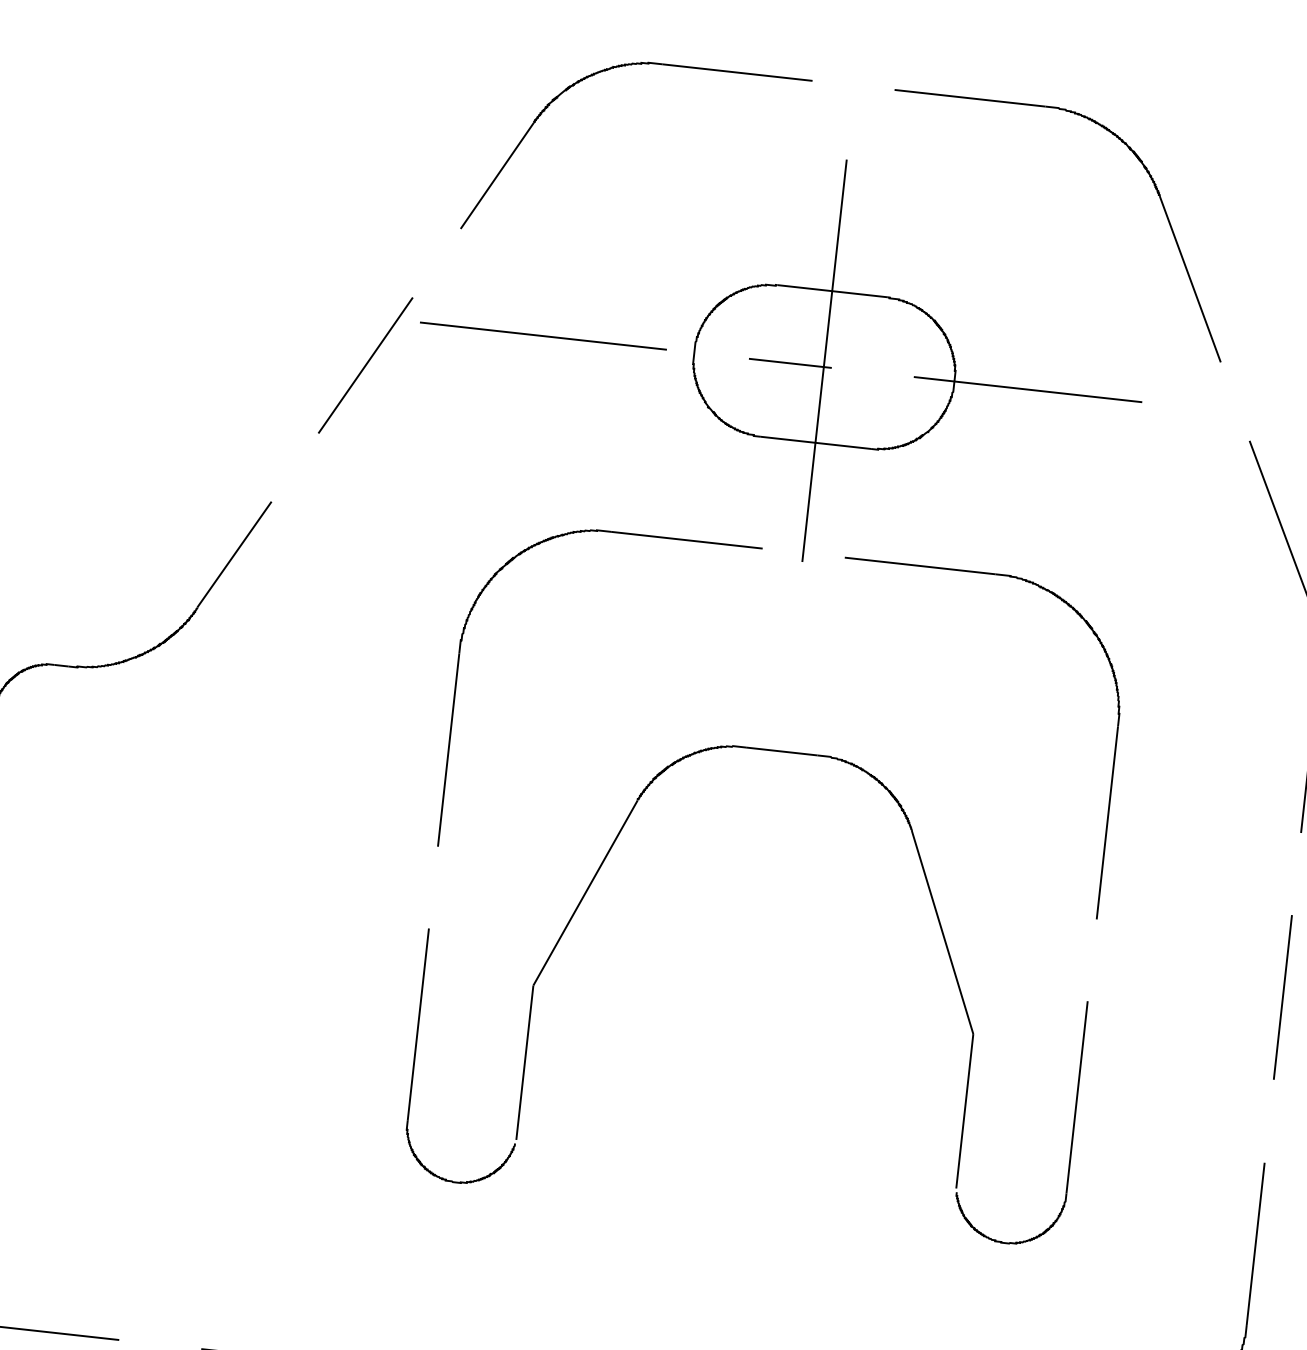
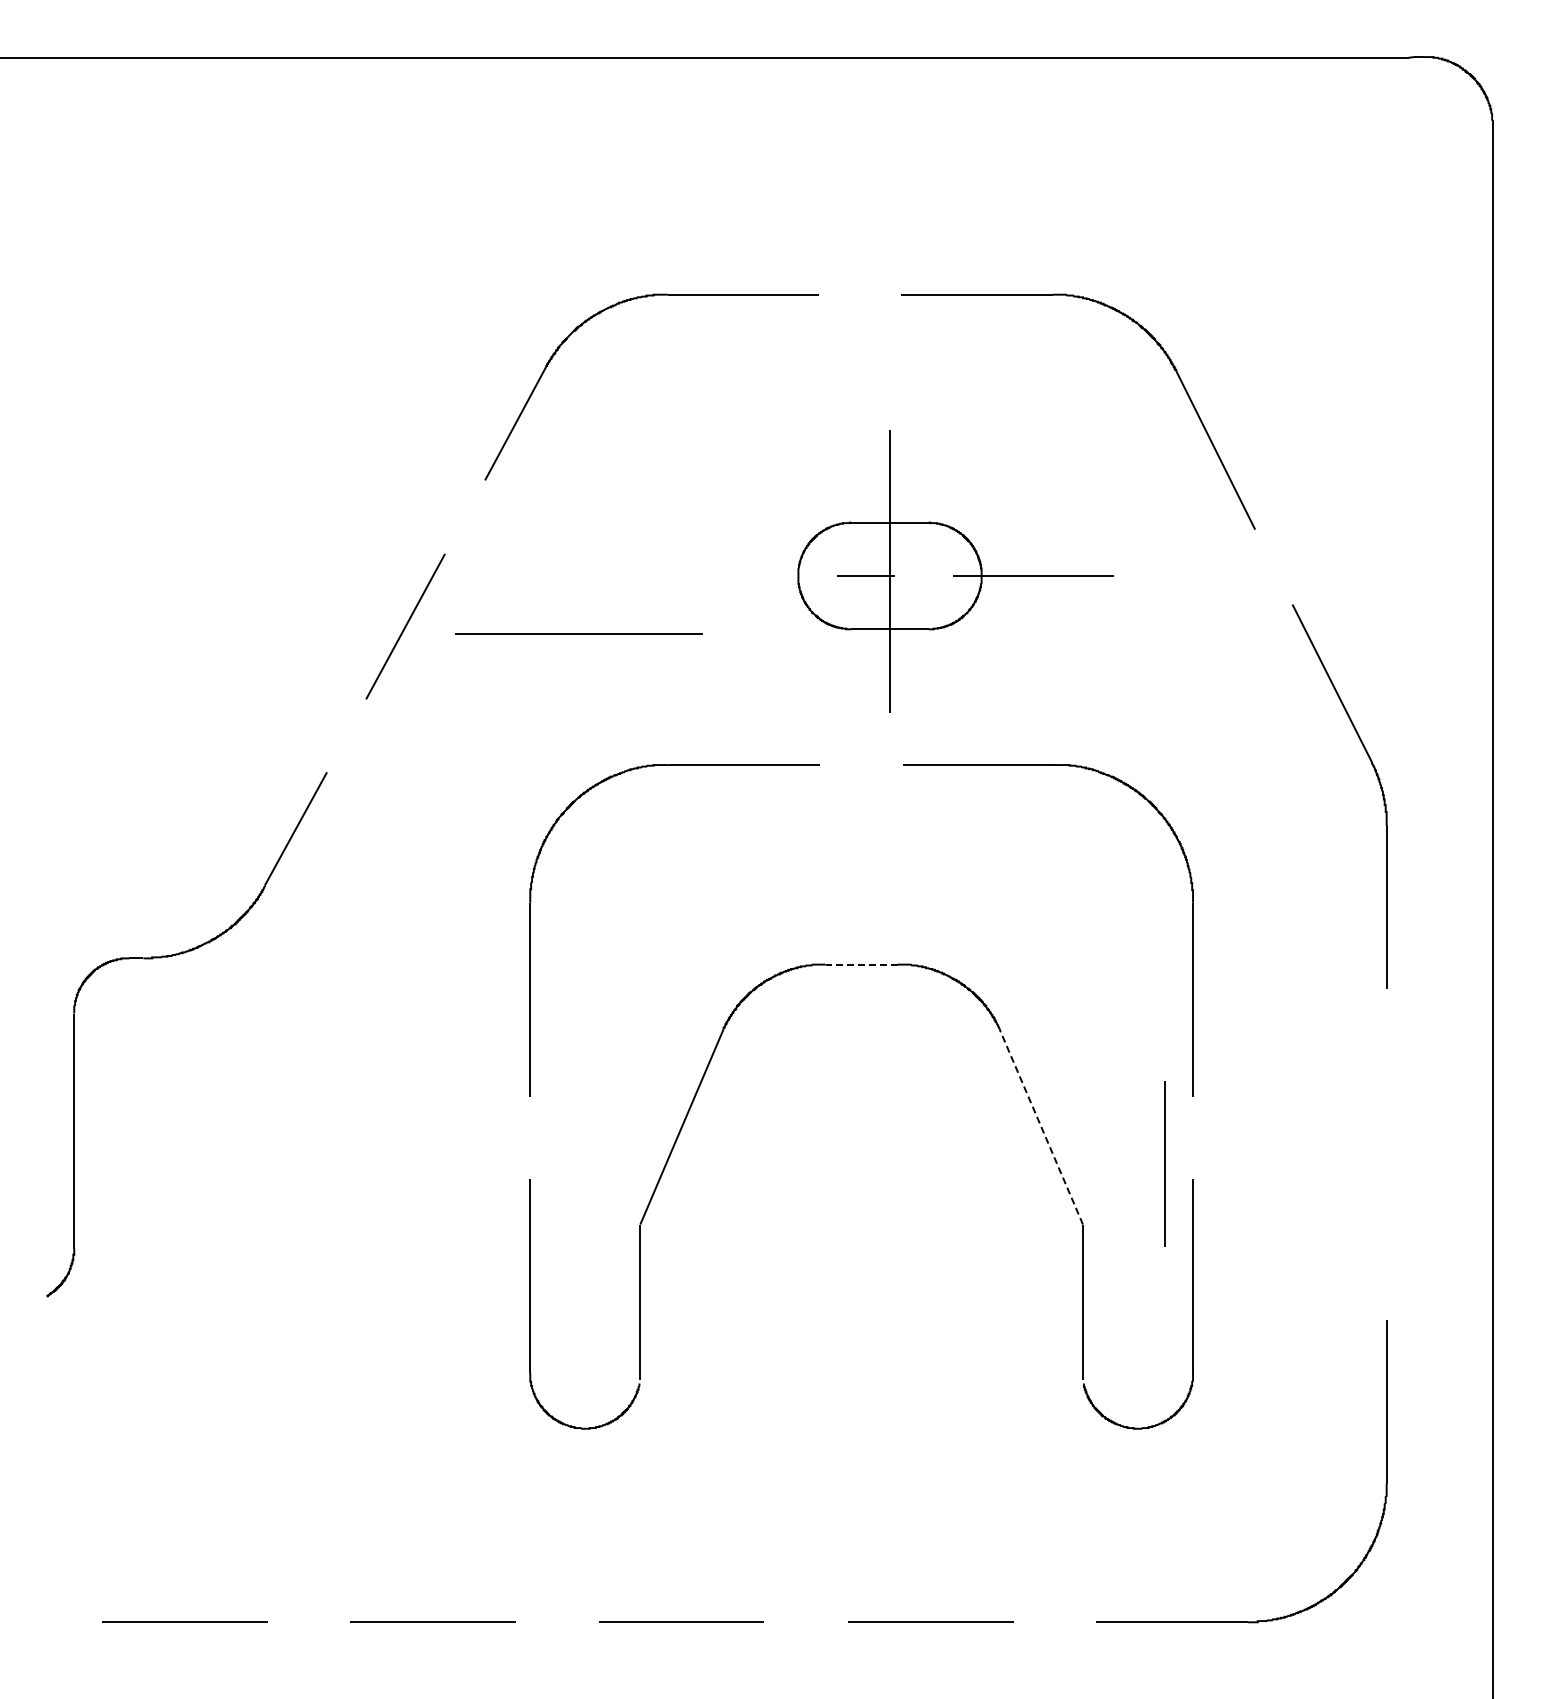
line: (542, 335) -> (578, 633), moved
part: (918, 371) -> (955, 571), size x0.7
line: (781, 751) -> (861, 964), solid -> dashed
line: (942, 932) -> (1041, 1126), solid -> dashed
line: (1282, 996) -> (1164, 1163), moved

